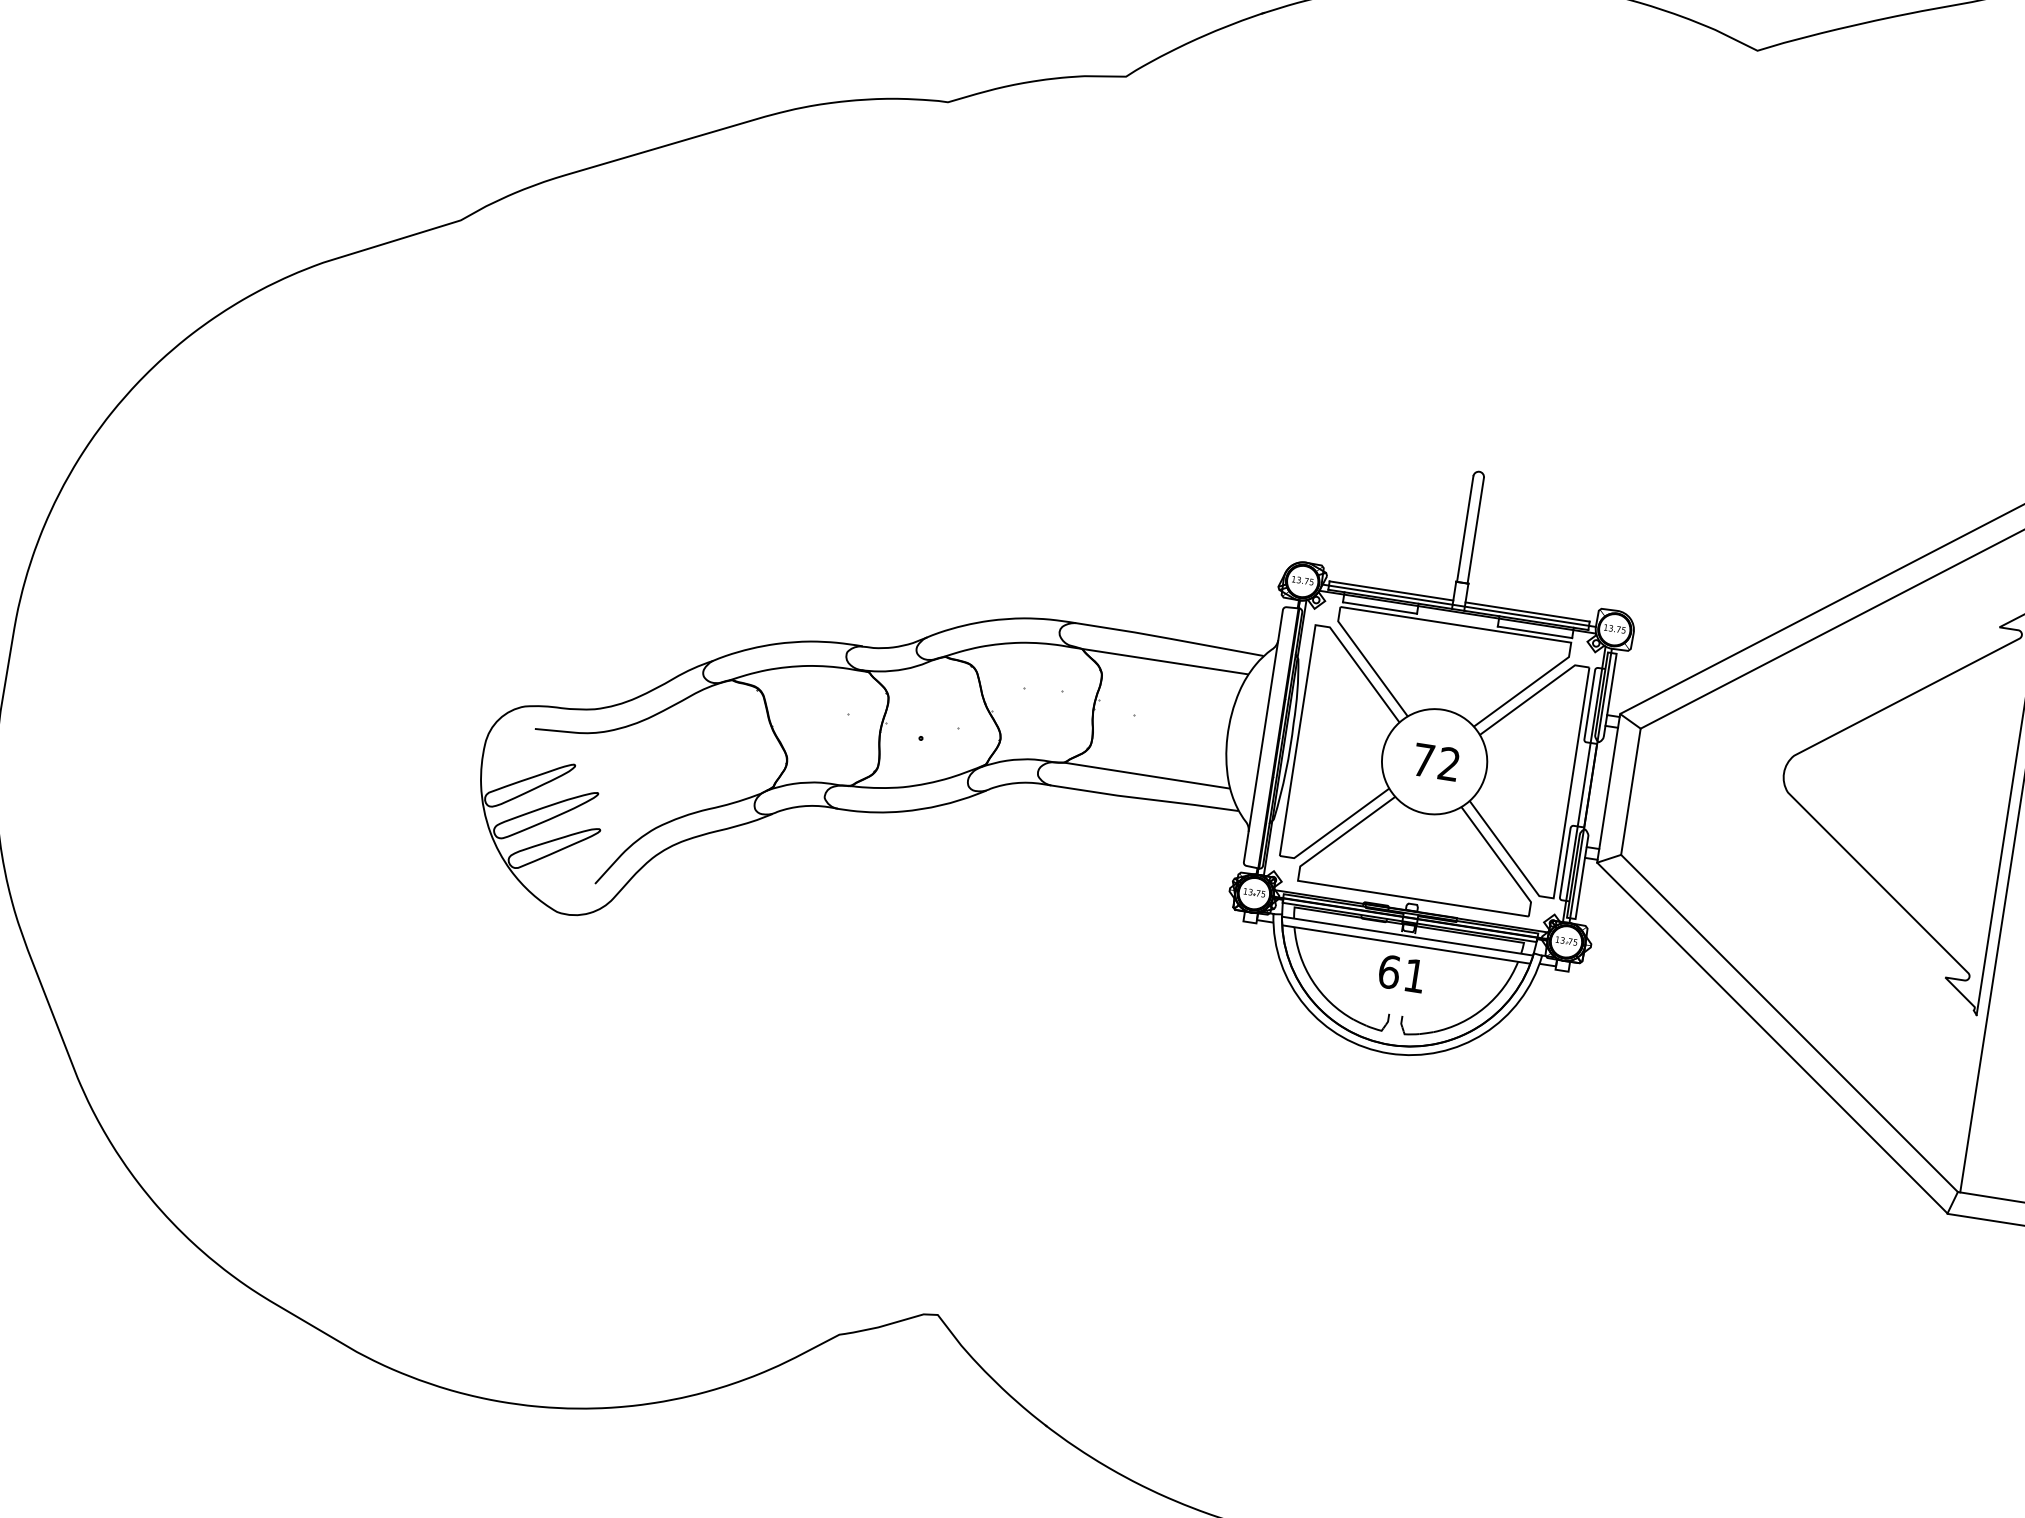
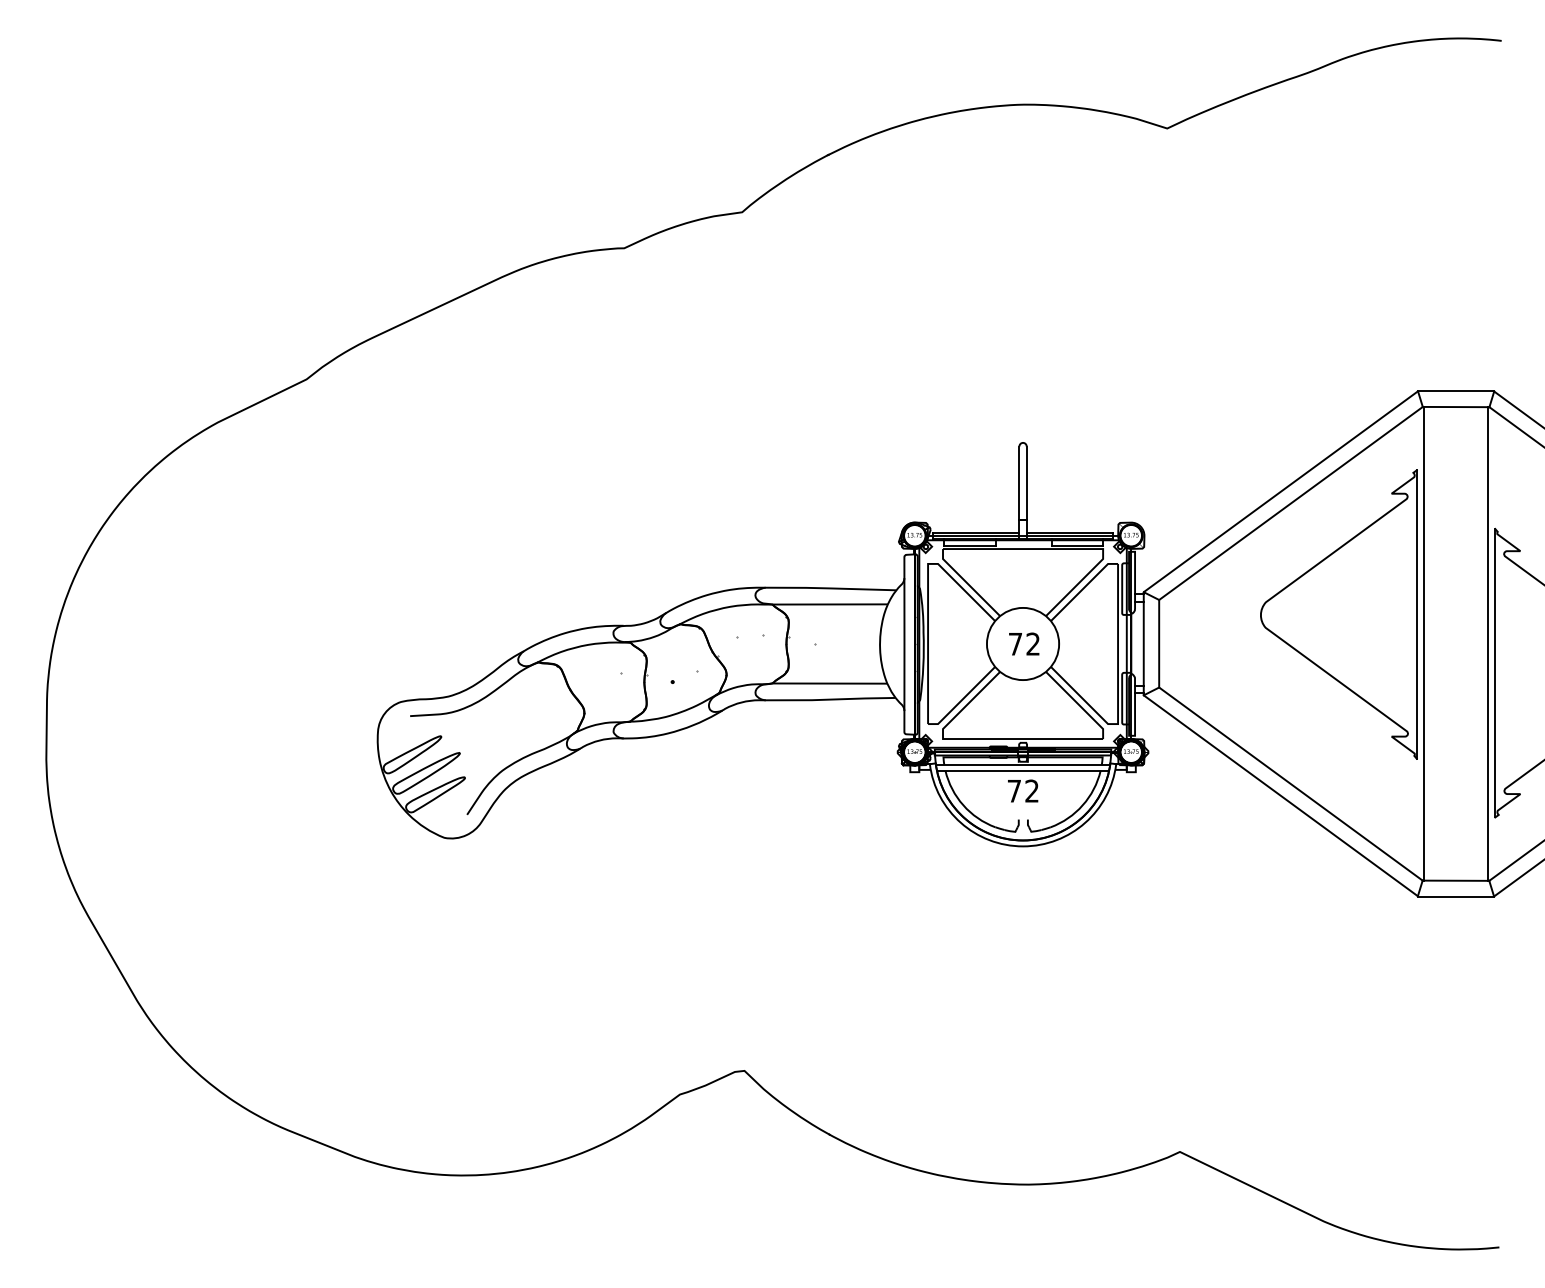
text: (1401, 972) -> (1022, 790), 61 -> 72

